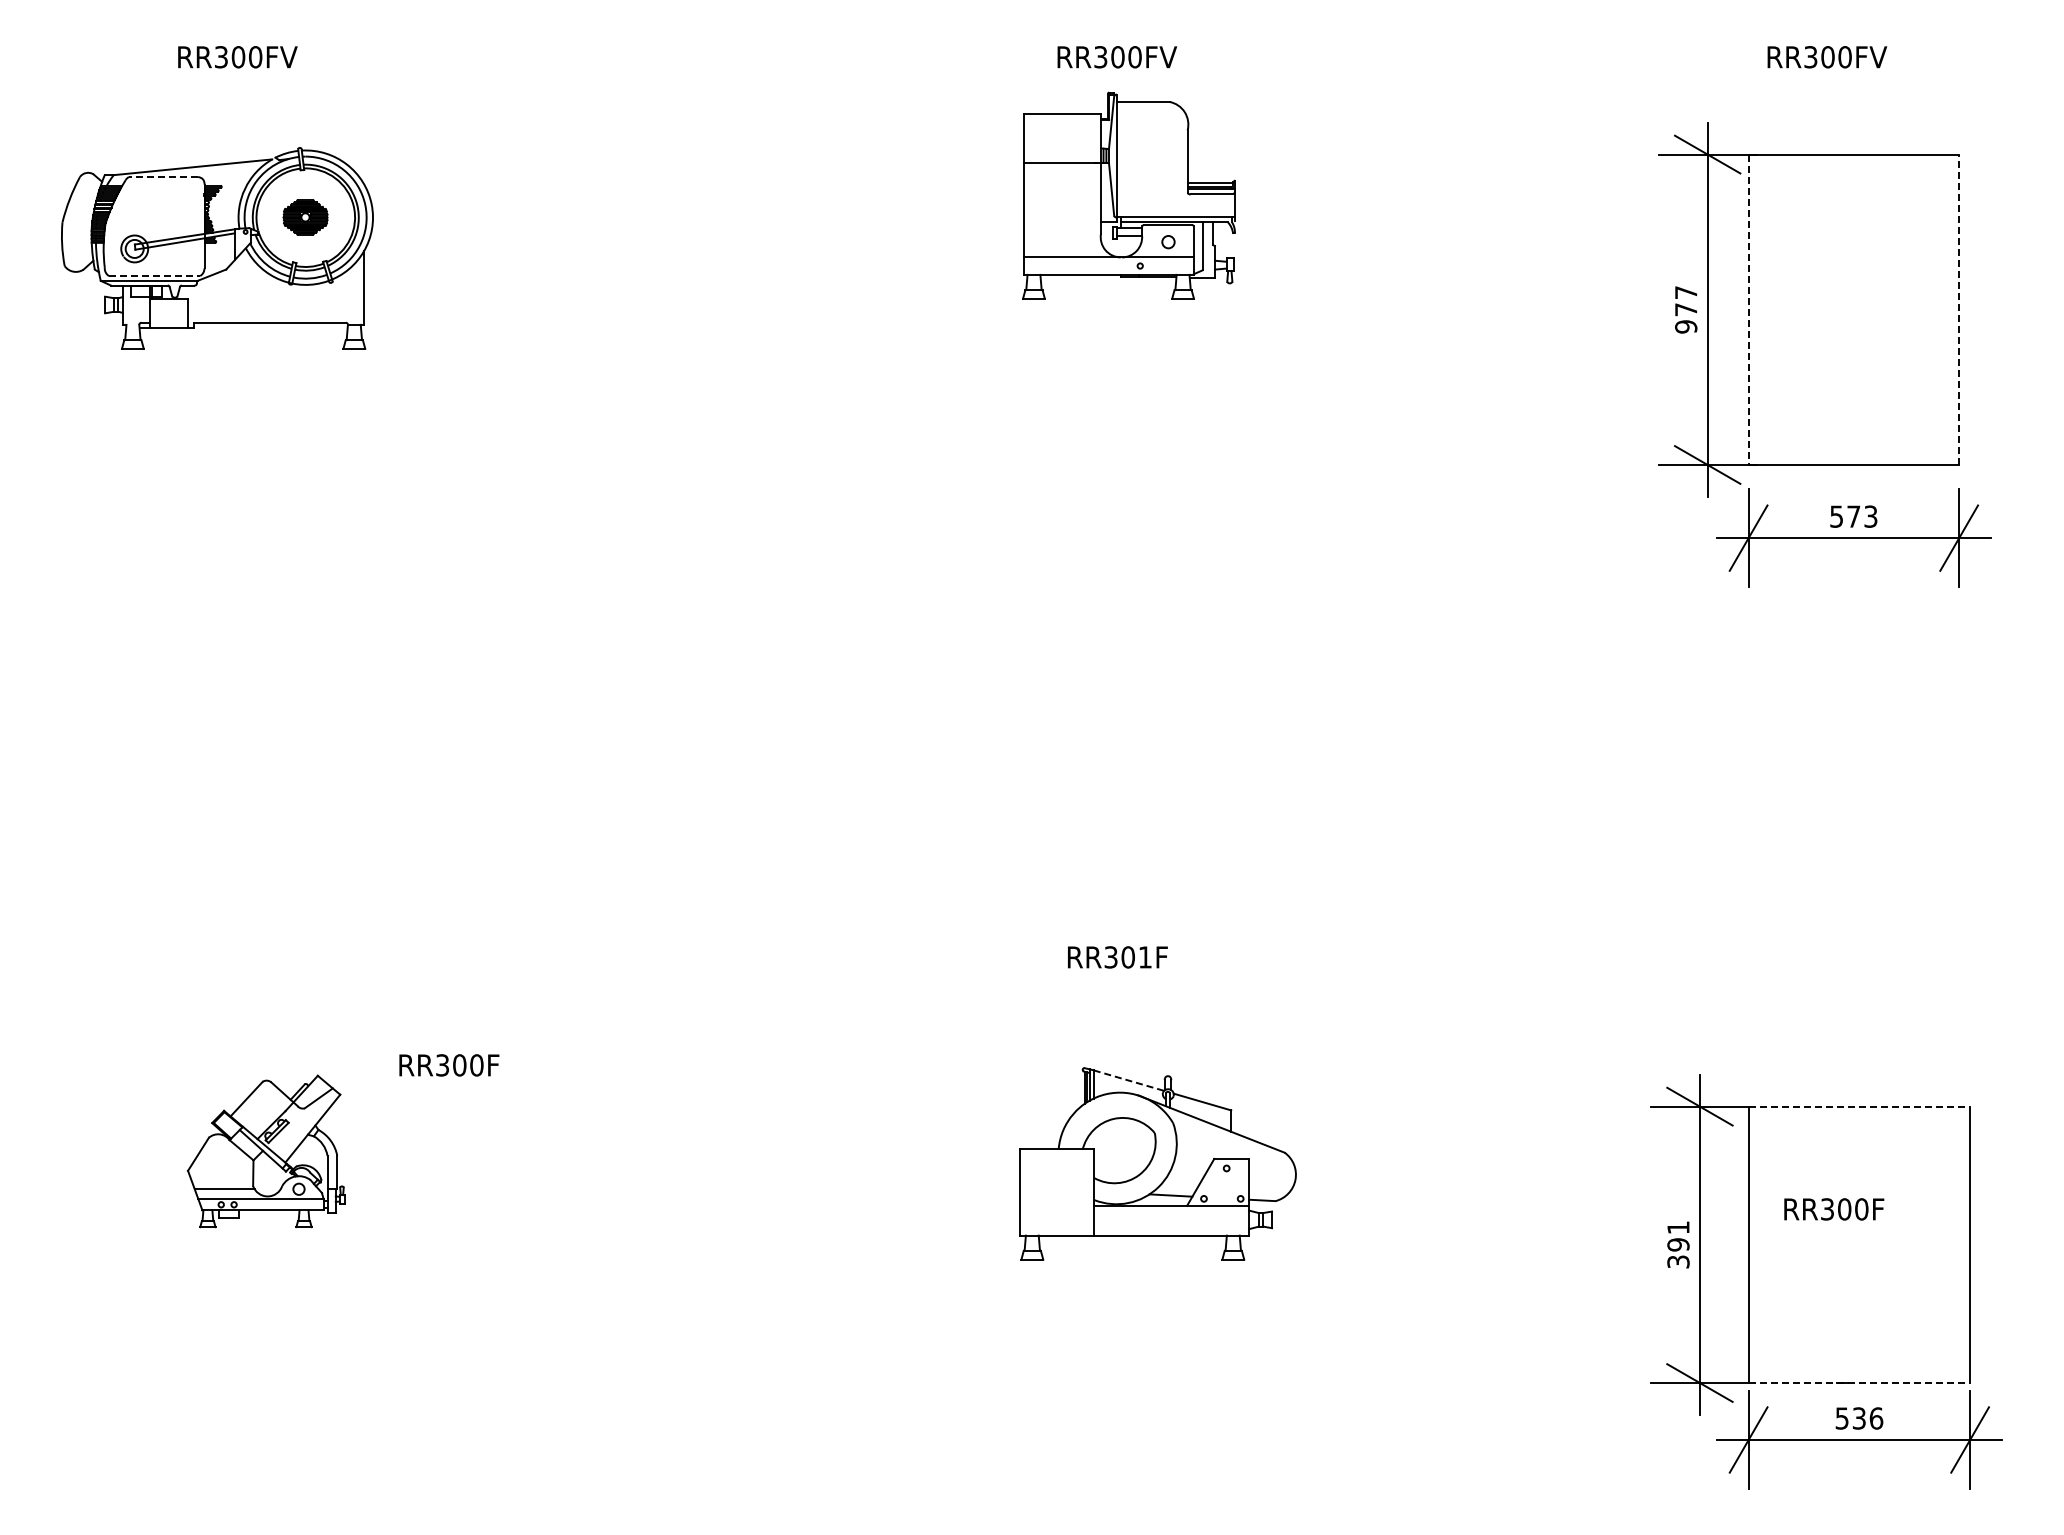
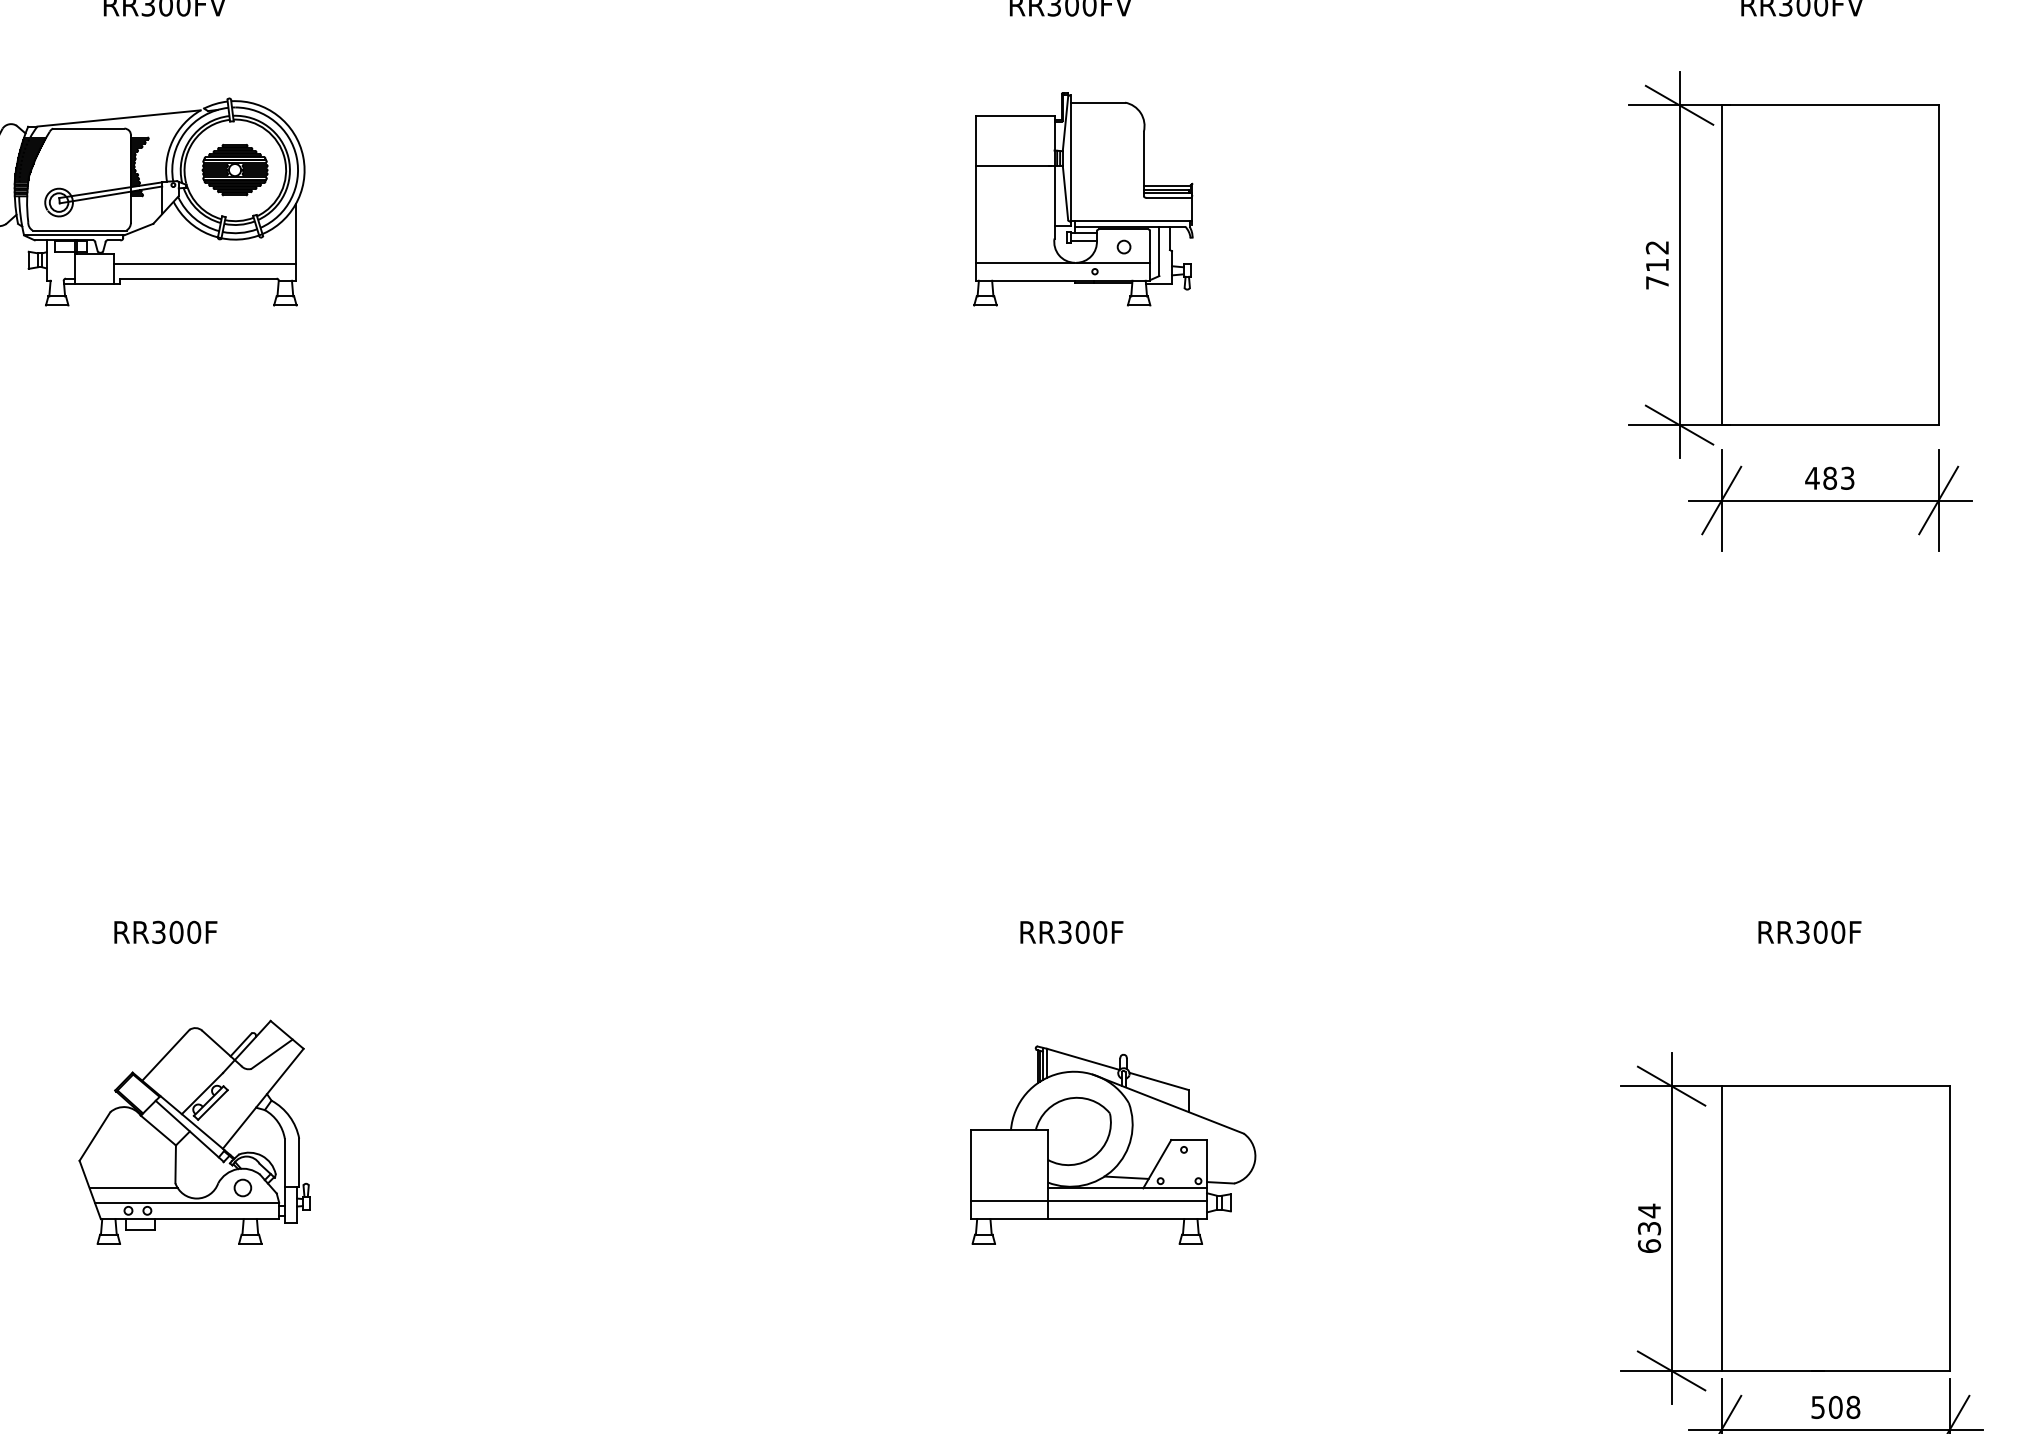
line: (163, 177) -> (88, 128), dashed -> solid
part: (1128, 195) -> (1082, 199), moved
part: (305, 217) -> (235, 170), size x1.43
line: (154, 276) -> (79, 230), dashed -> solid
line: (276, 308) -> (205, 263), added
text: (1686, 309) -> (1657, 264), 977 -> 712
line: (1959, 309) -> (1938, 264), dashed -> solid
line: (1748, 310) -> (1721, 265), dashed -> solid
text: (1844, 516) -> (1820, 478), 573 -> 483
text: (1145, 957) -> (1100, 932), RR301F -> RR300F
text: (449, 1065) -> (166, 932), moved
line: (1128, 1080) -> (1082, 1059), dashed -> solid
line: (1859, 1106) -> (1835, 1086), dashed -> solid
part: (265, 1151) -> (193, 1132), size x1.43
text: (1834, 1209) -> (1810, 932), moved
line: (1134, 1218) -> (1089, 1201), added
text: (1678, 1244) -> (1649, 1228), 391 -> 634
line: (1859, 1383) -> (1835, 1371), dashed -> solid
text: (1867, 1418) -> (1844, 1407), 536 -> 508

